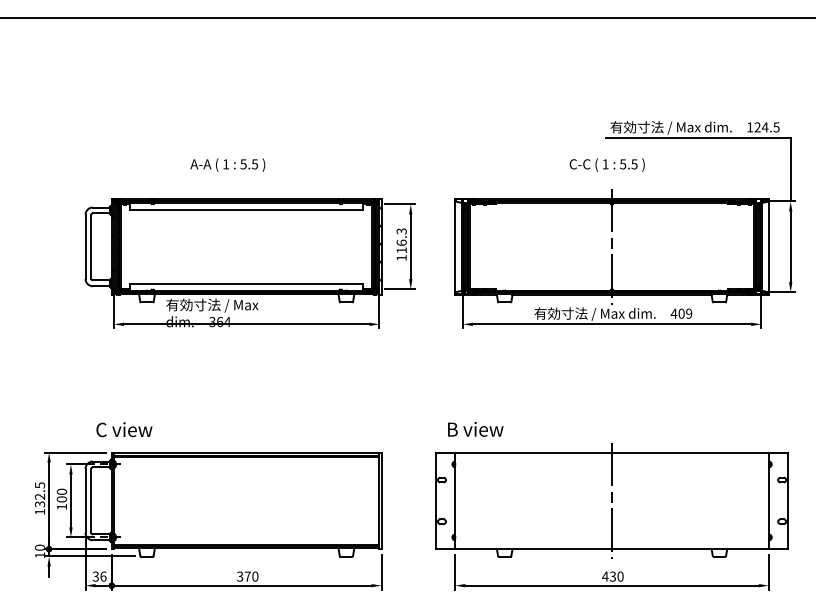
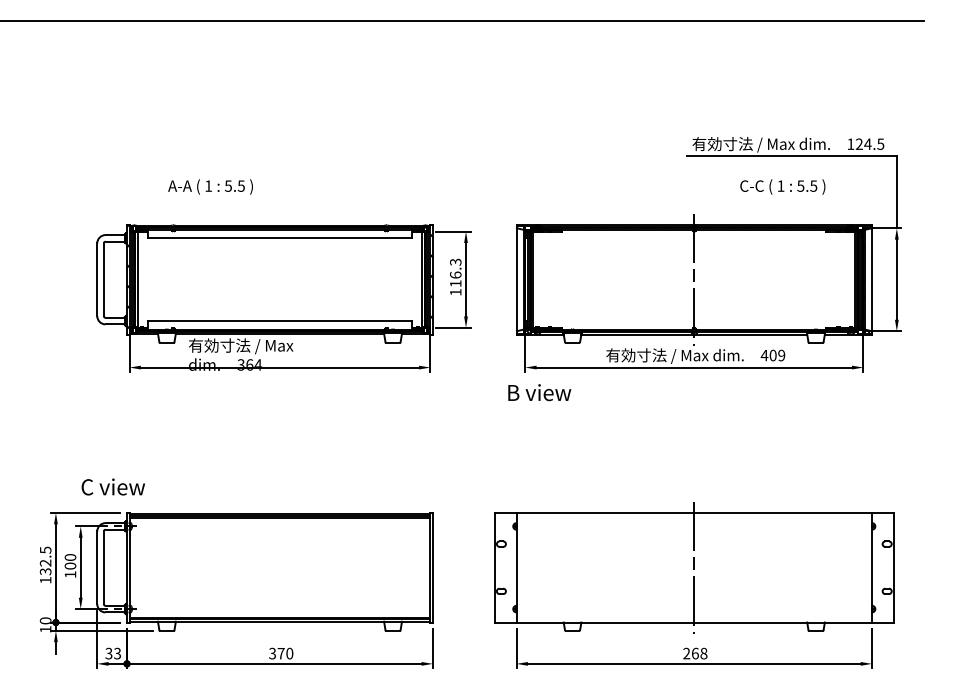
text: (227, 164) -> (210, 186), moved
text: (606, 164) -> (782, 186), moved
text: (123, 429) -> (112, 486), moved
text: (475, 429) -> (539, 392), moved
text: (103, 576) -> (117, 653), 36 -> 33
text: (612, 576) -> (694, 653), 430 -> 268

